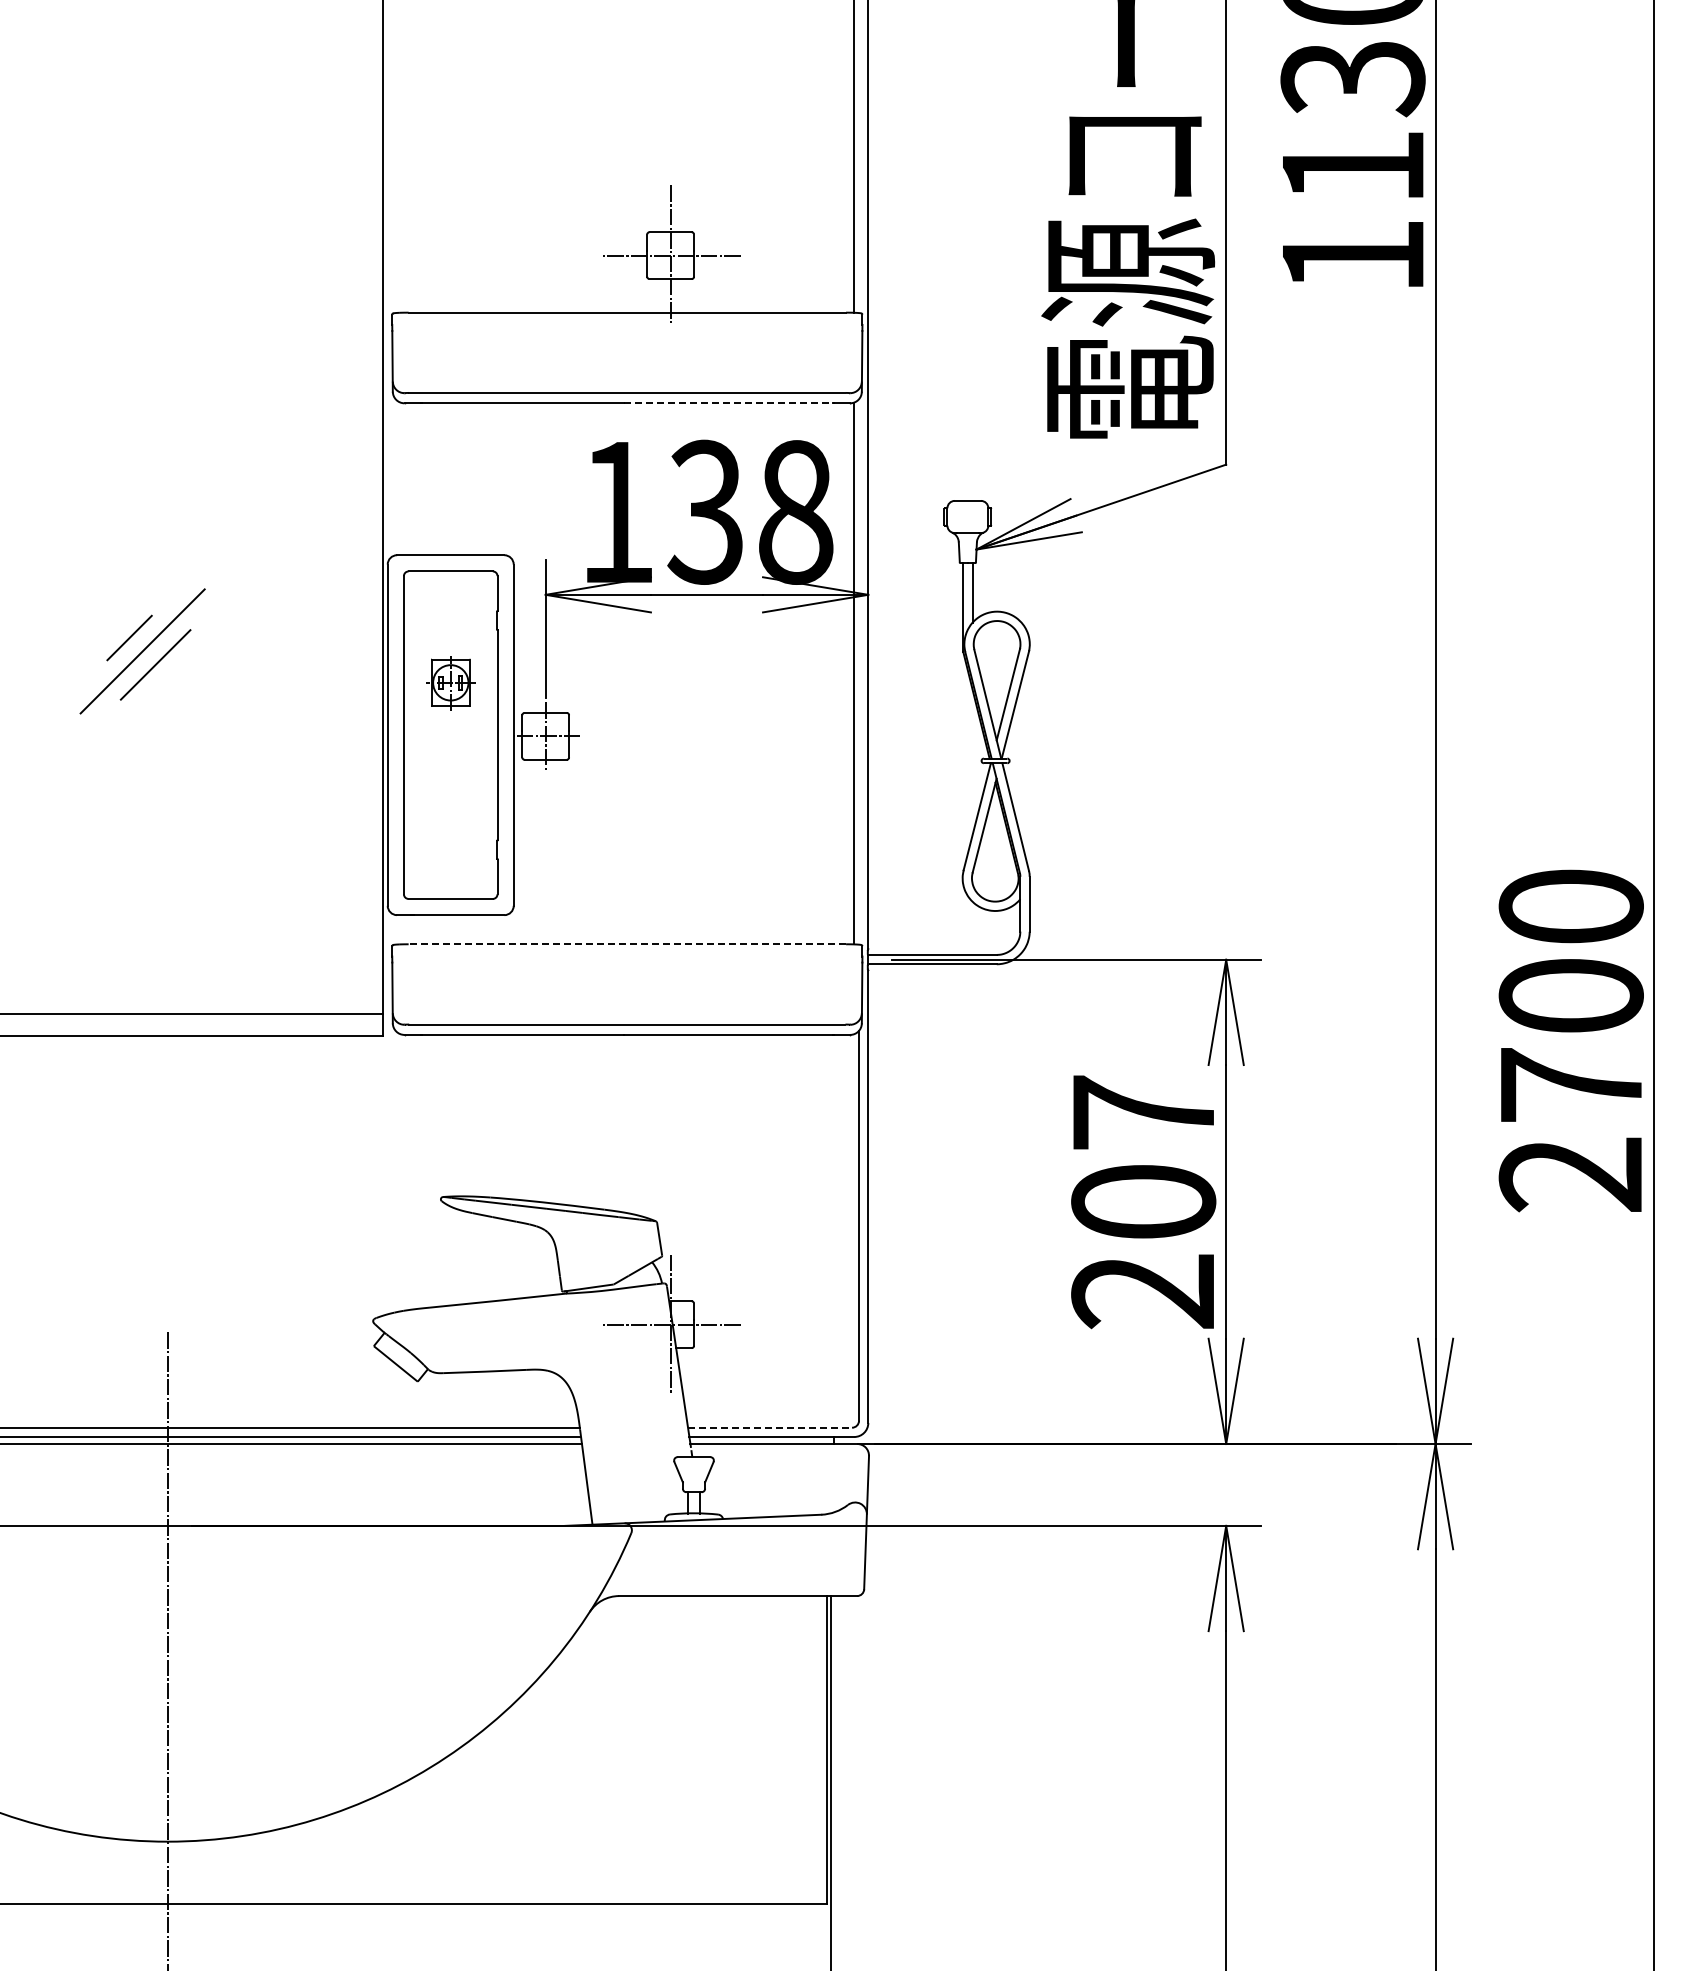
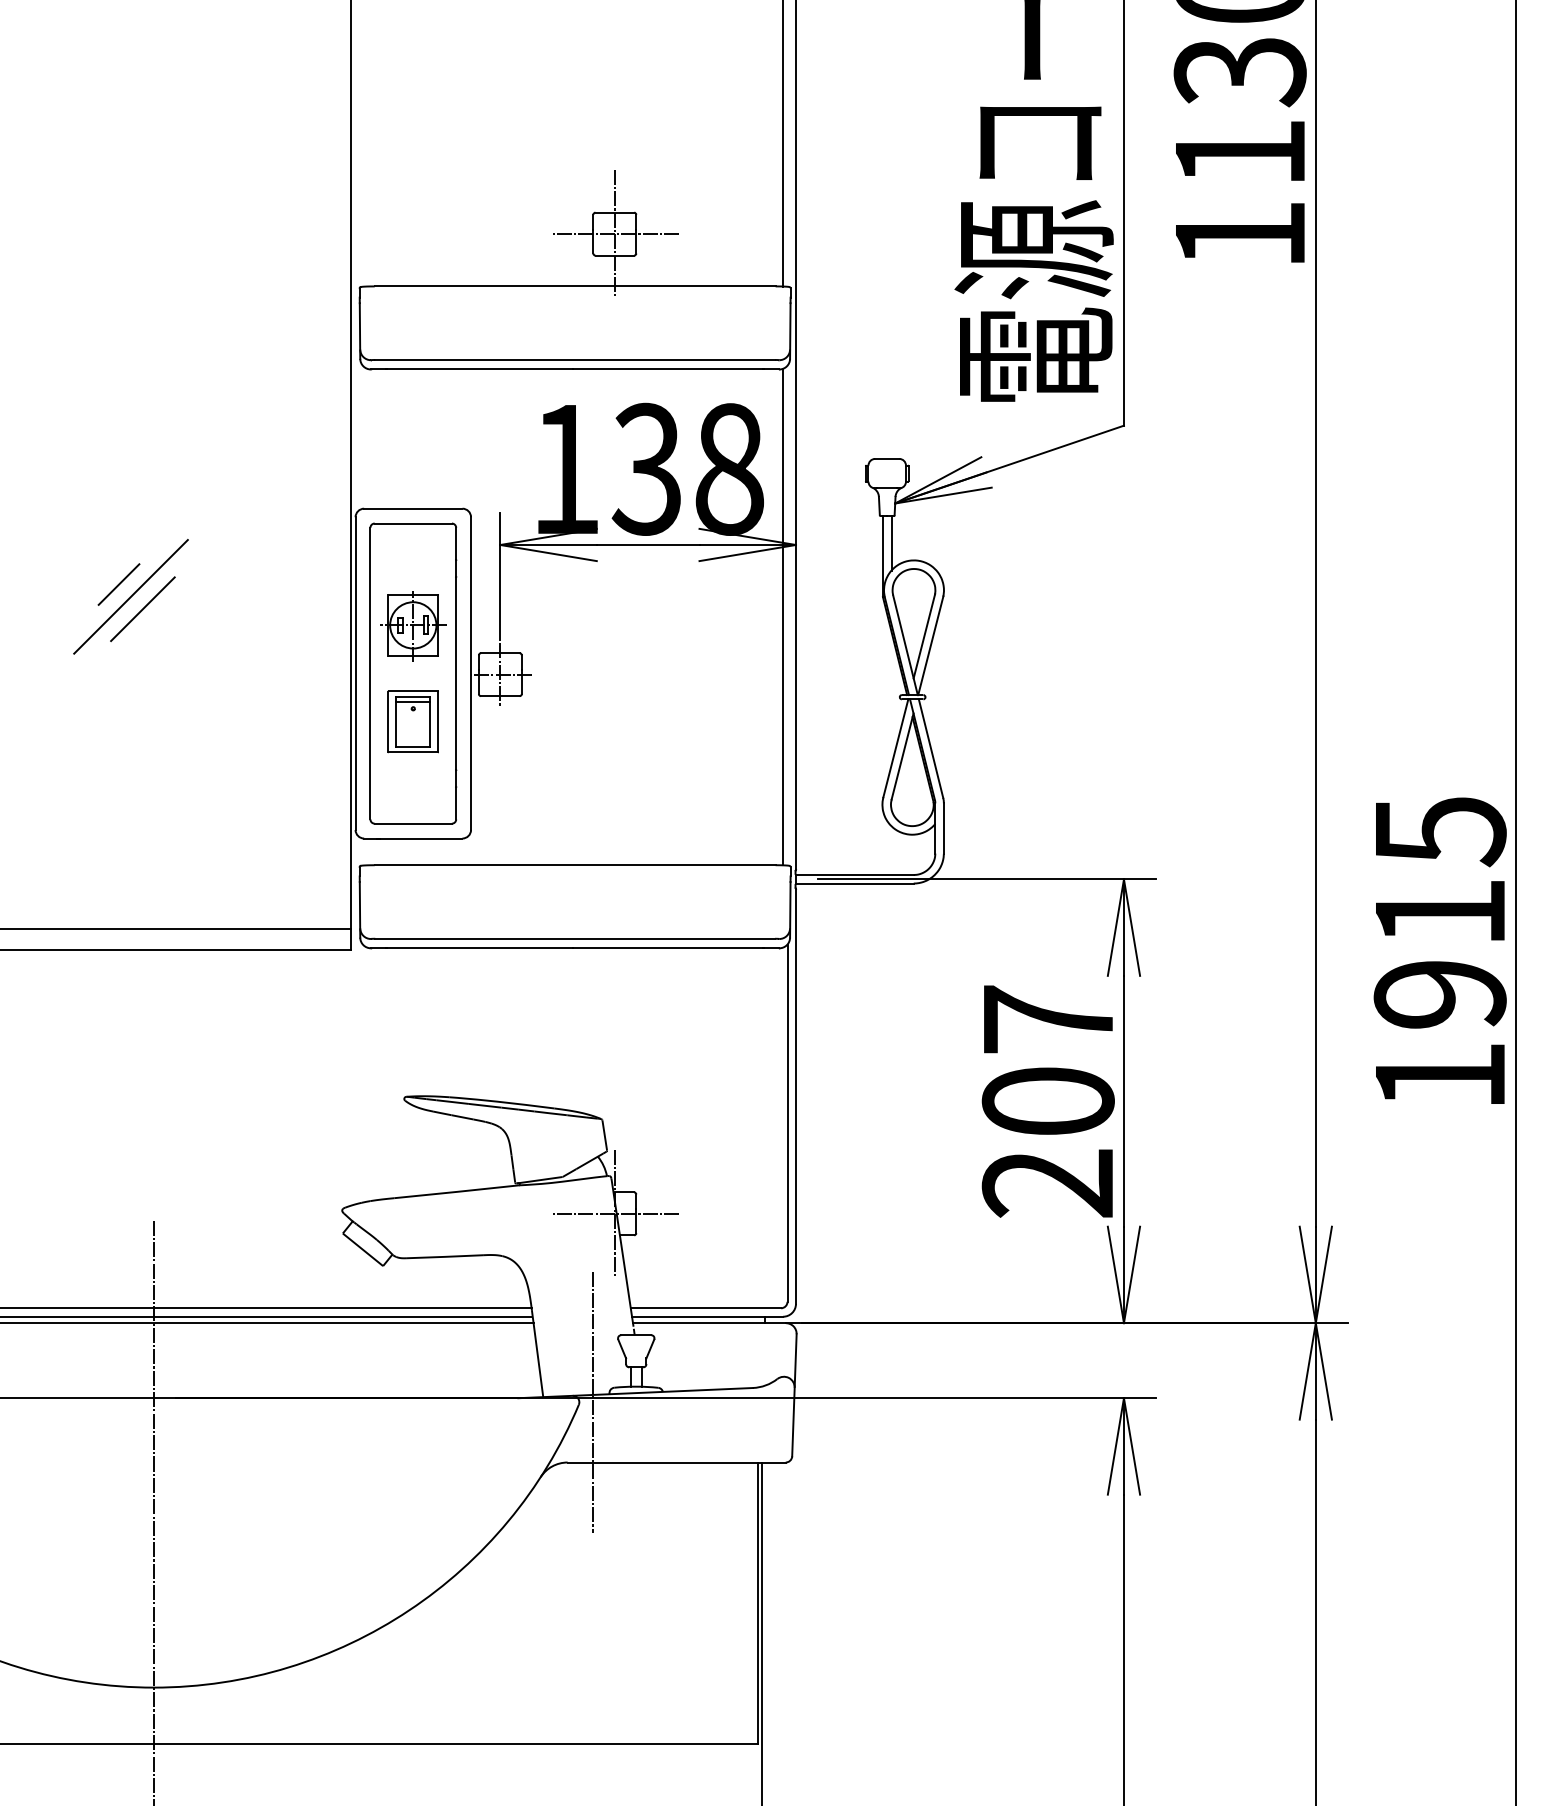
line: (729, 403) -> (668, 369), dashed -> solid
part: (450, 683) -> (413, 626), size x1.43
part: (450, 787) -> (413, 721), added
line: (627, 944) -> (575, 865), dashed -> solid
text: (1570, 1040) -> (1439, 953), 2700 -> 1915
line: (770, 1427) -> (706, 1308), dashed -> solid
line: (647, 1530) -> (593, 1402), added

